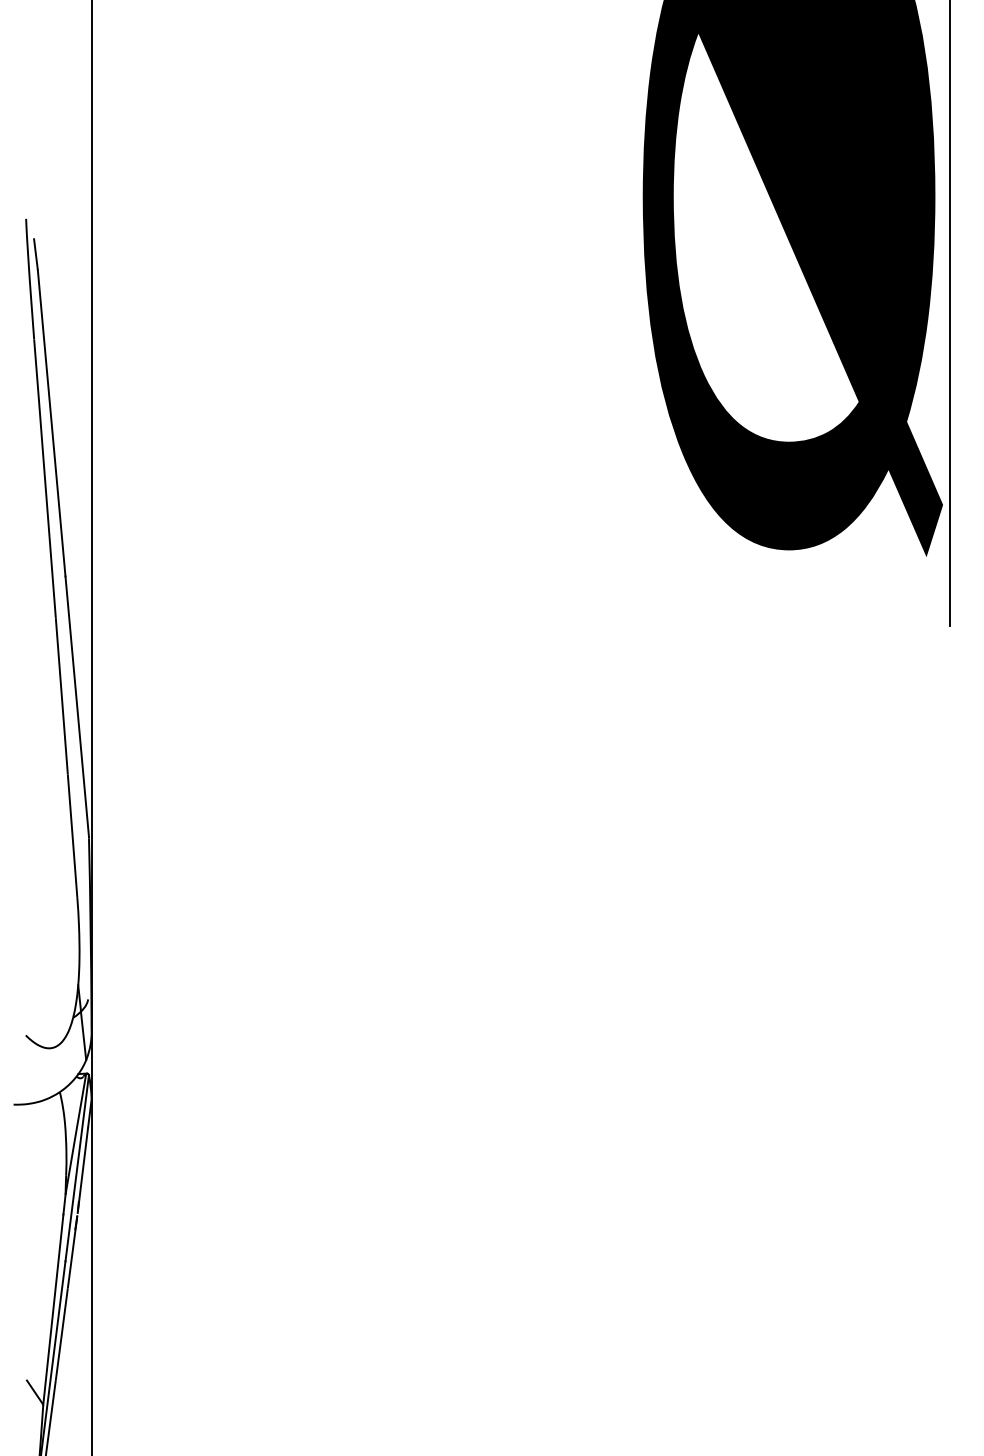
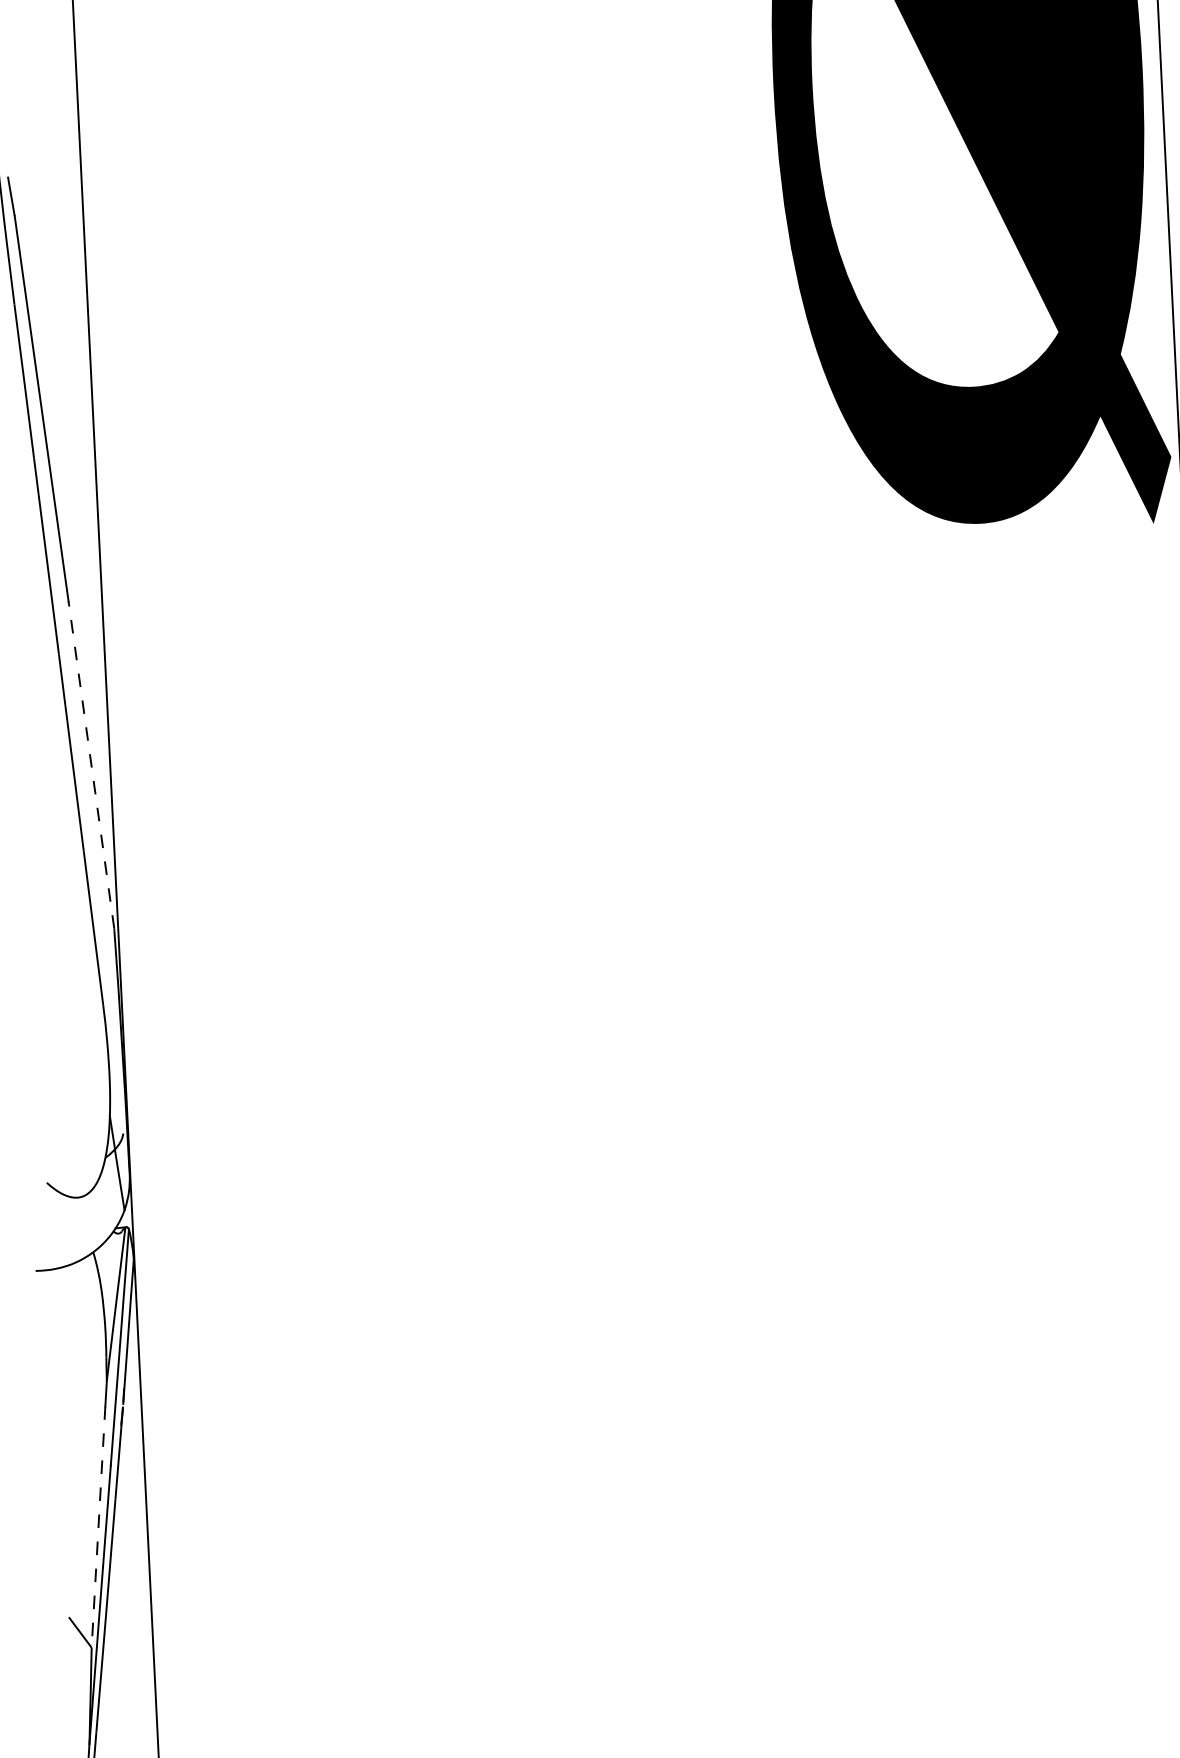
line: (77, 706) -> (91, 764), solid -> dashed
line: (53, 1309) -> (98, 1526), solid -> dashed

